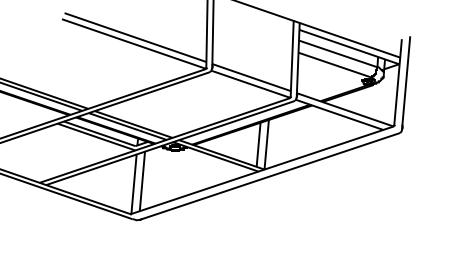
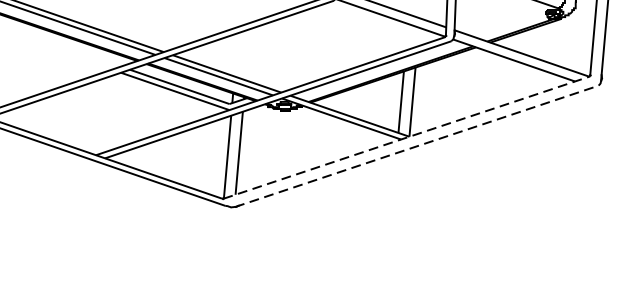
line: (262, 170) -> (406, 138), solid -> dashed
line: (269, 176) -> (416, 146), solid -> dashed

